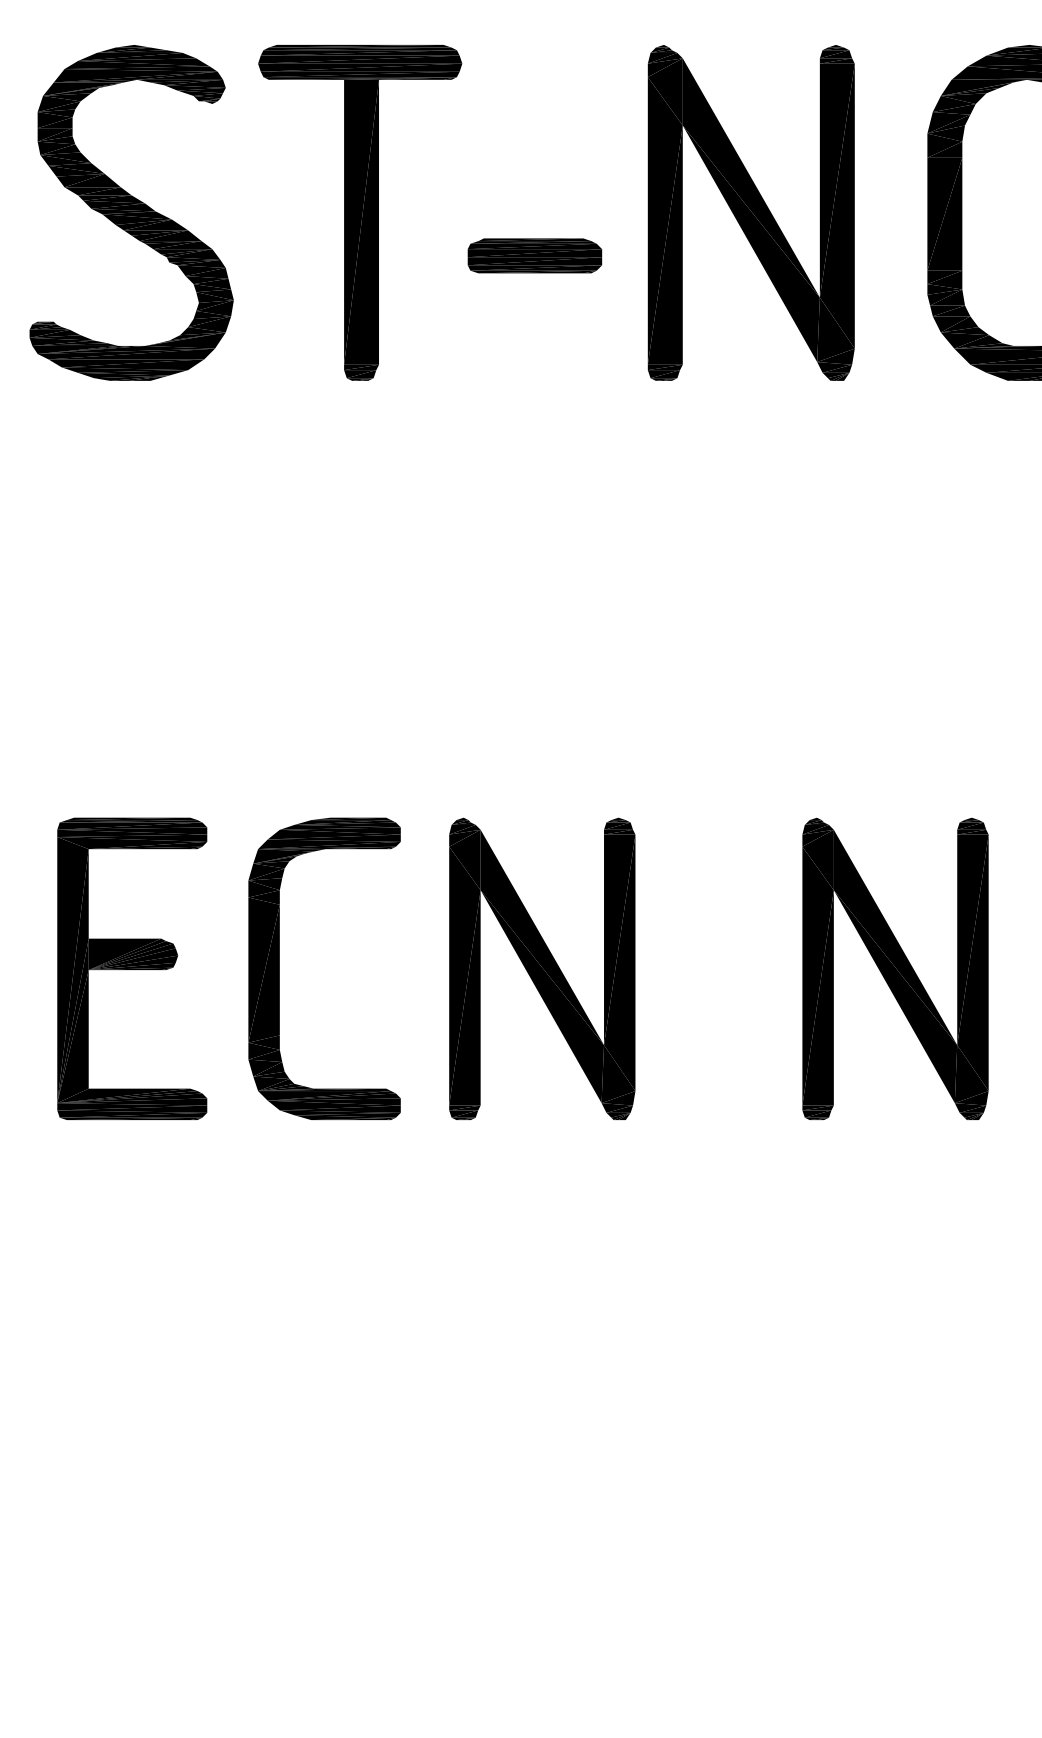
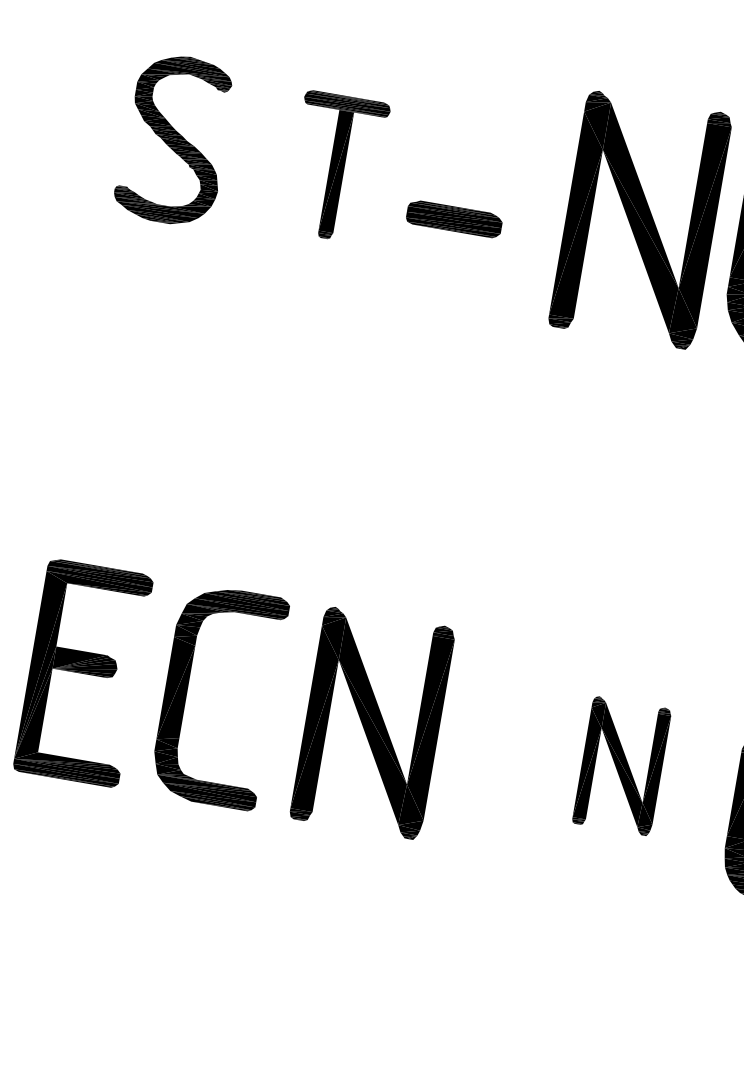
part: (131, 212) -> (175, 139), size x0.7
part: (360, 212) -> (336, 167), size x0.6
part: (750, 212) -> (640, 219), moved
part: (895, 968) -> (622, 765), size x0.6

